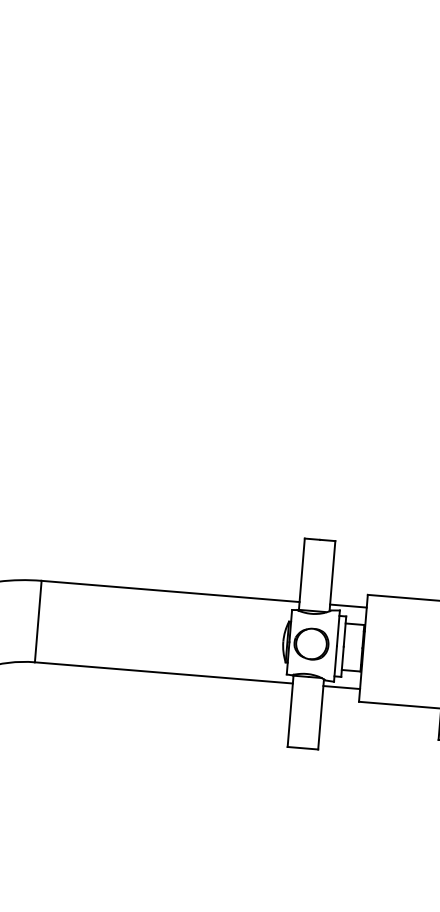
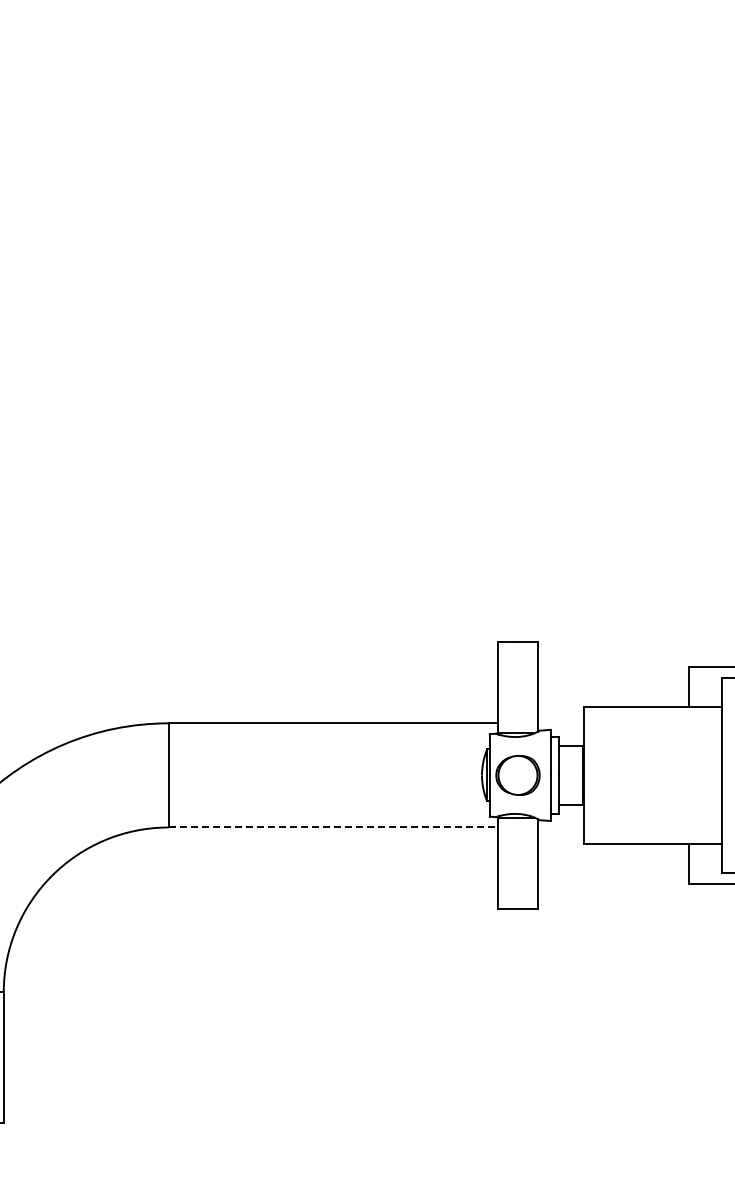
line: (348, 606) -> (560, 723), removed
line: (163, 672) -> (333, 827), solid -> dashed
line: (341, 687) -> (560, 827), removed

